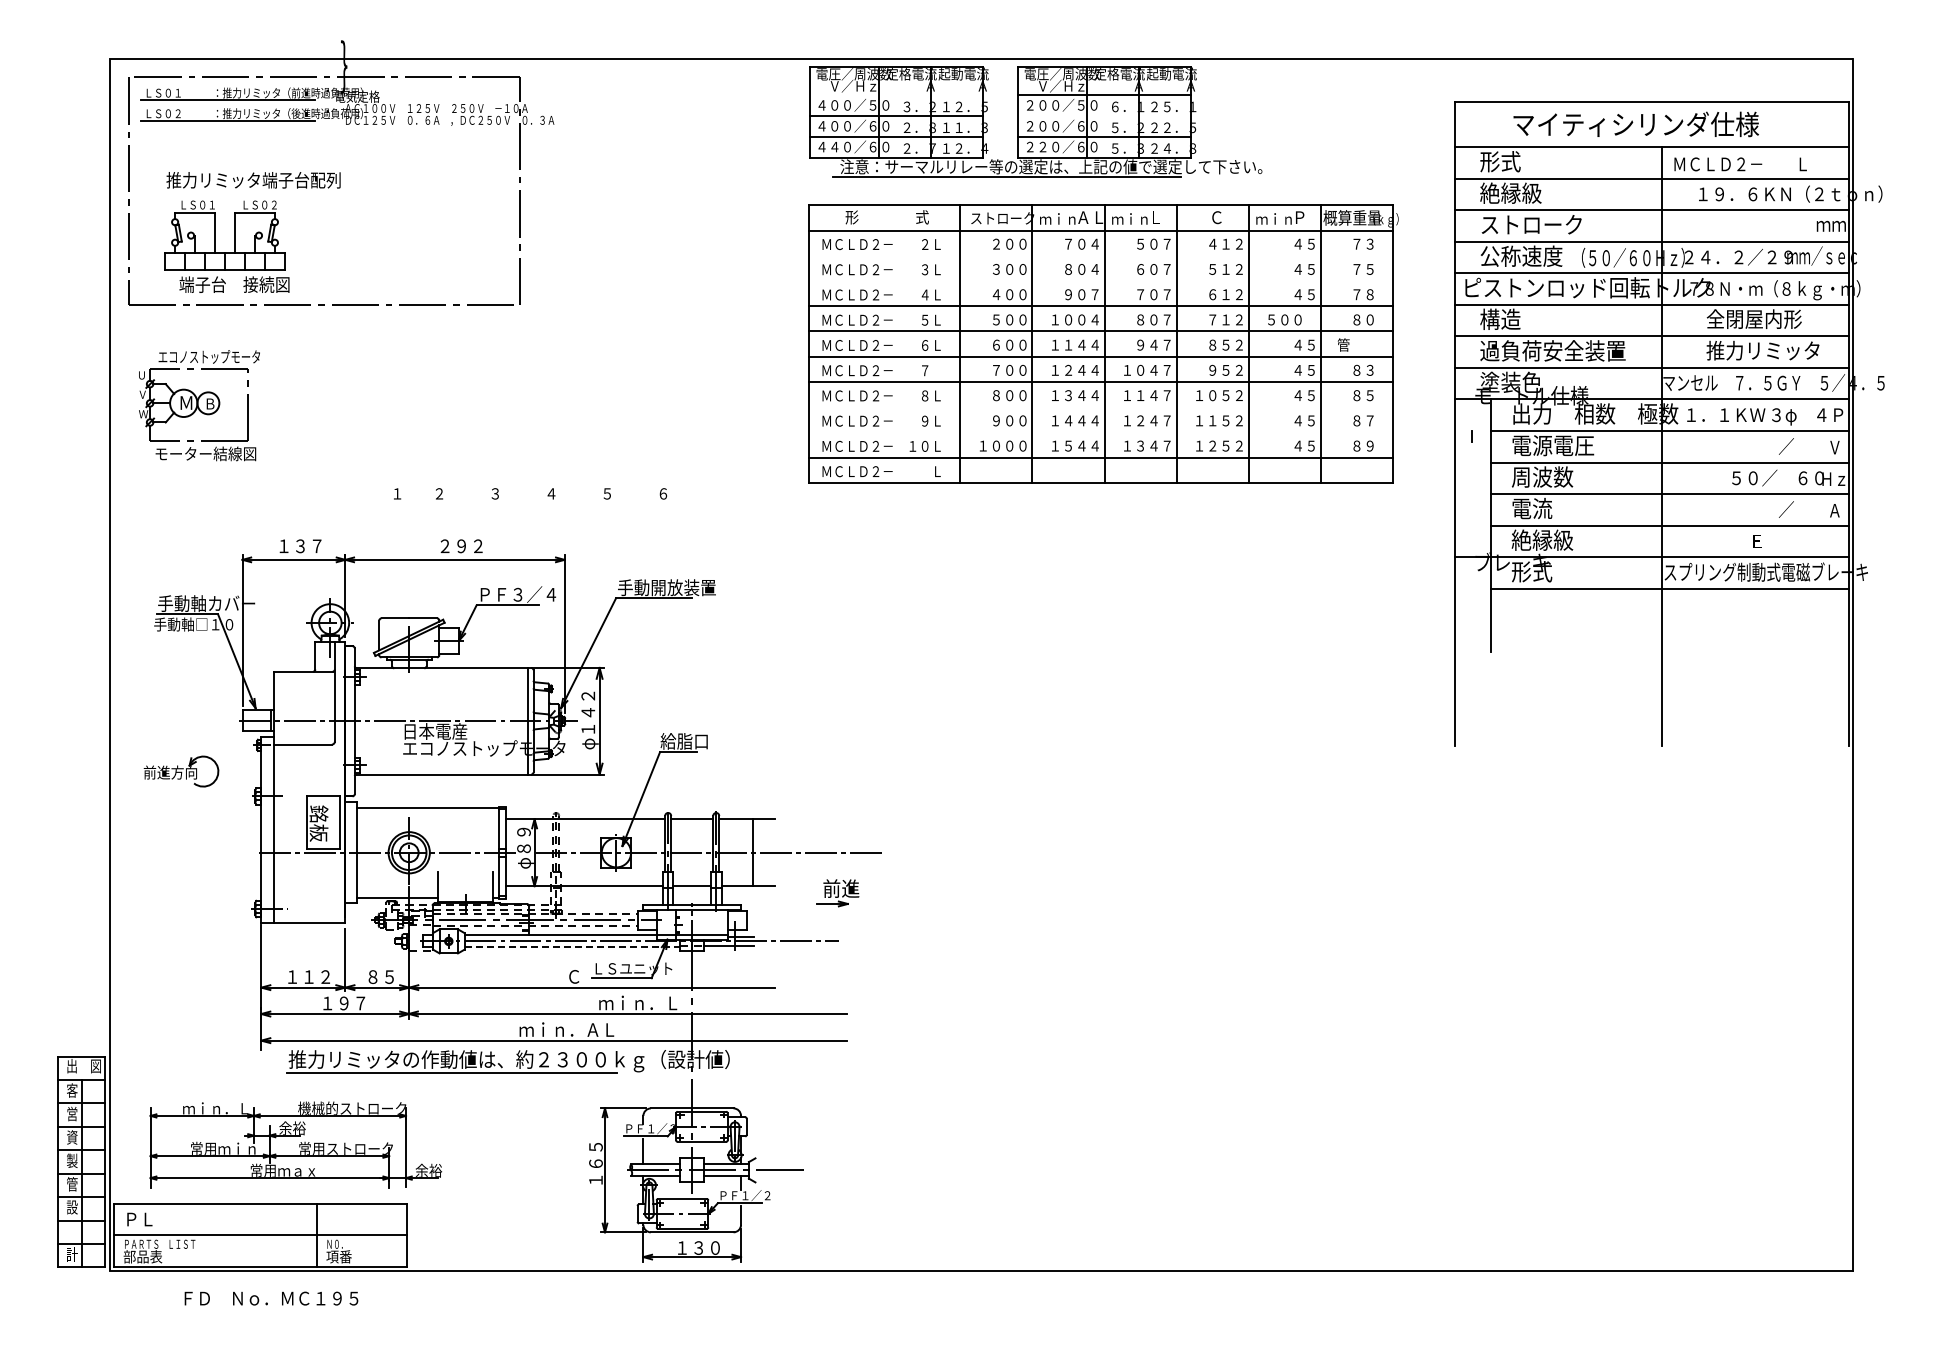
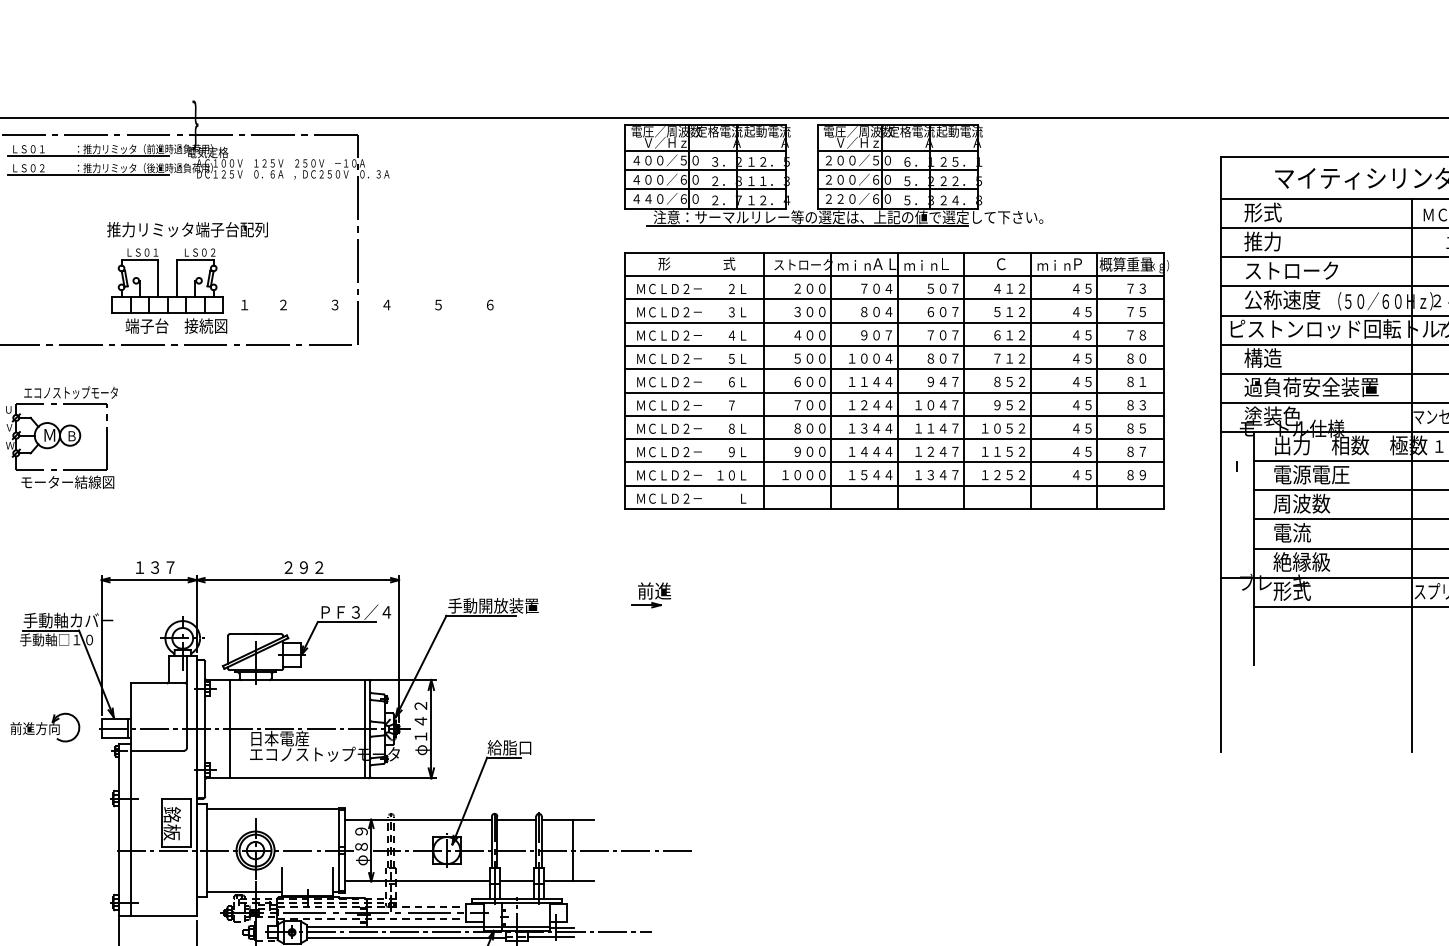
line: (896, 95) -> (705, 151), added
line: (1104, 115) -> (897, 169), added
text: (253, 180) -> (187, 229), moved
text: (1510, 192) -> (1272, 240), 絶縁級 -> 推力
part: (226, 246) -> (169, 290), moved
line: (1100, 255) -> (893, 299), added
line: (1100, 281) -> (893, 323), added
text: (1291, 319) -> (1070, 358), ５００ -> ４５
text: (1355, 344) -> (1129, 381), 管 -> ８１
line: (1100, 407) -> (893, 439), added
line: (1100, 432) -> (893, 462), added
text: (530, 493) -> (367, 304), moved
line: (381, 721) -> (229, 729), added
part: (181, 771) -> (45, 727), moved
part: (837, 893) -> (650, 595), moved
line: (572, 947) -> (406, 938), dashed -> solid

